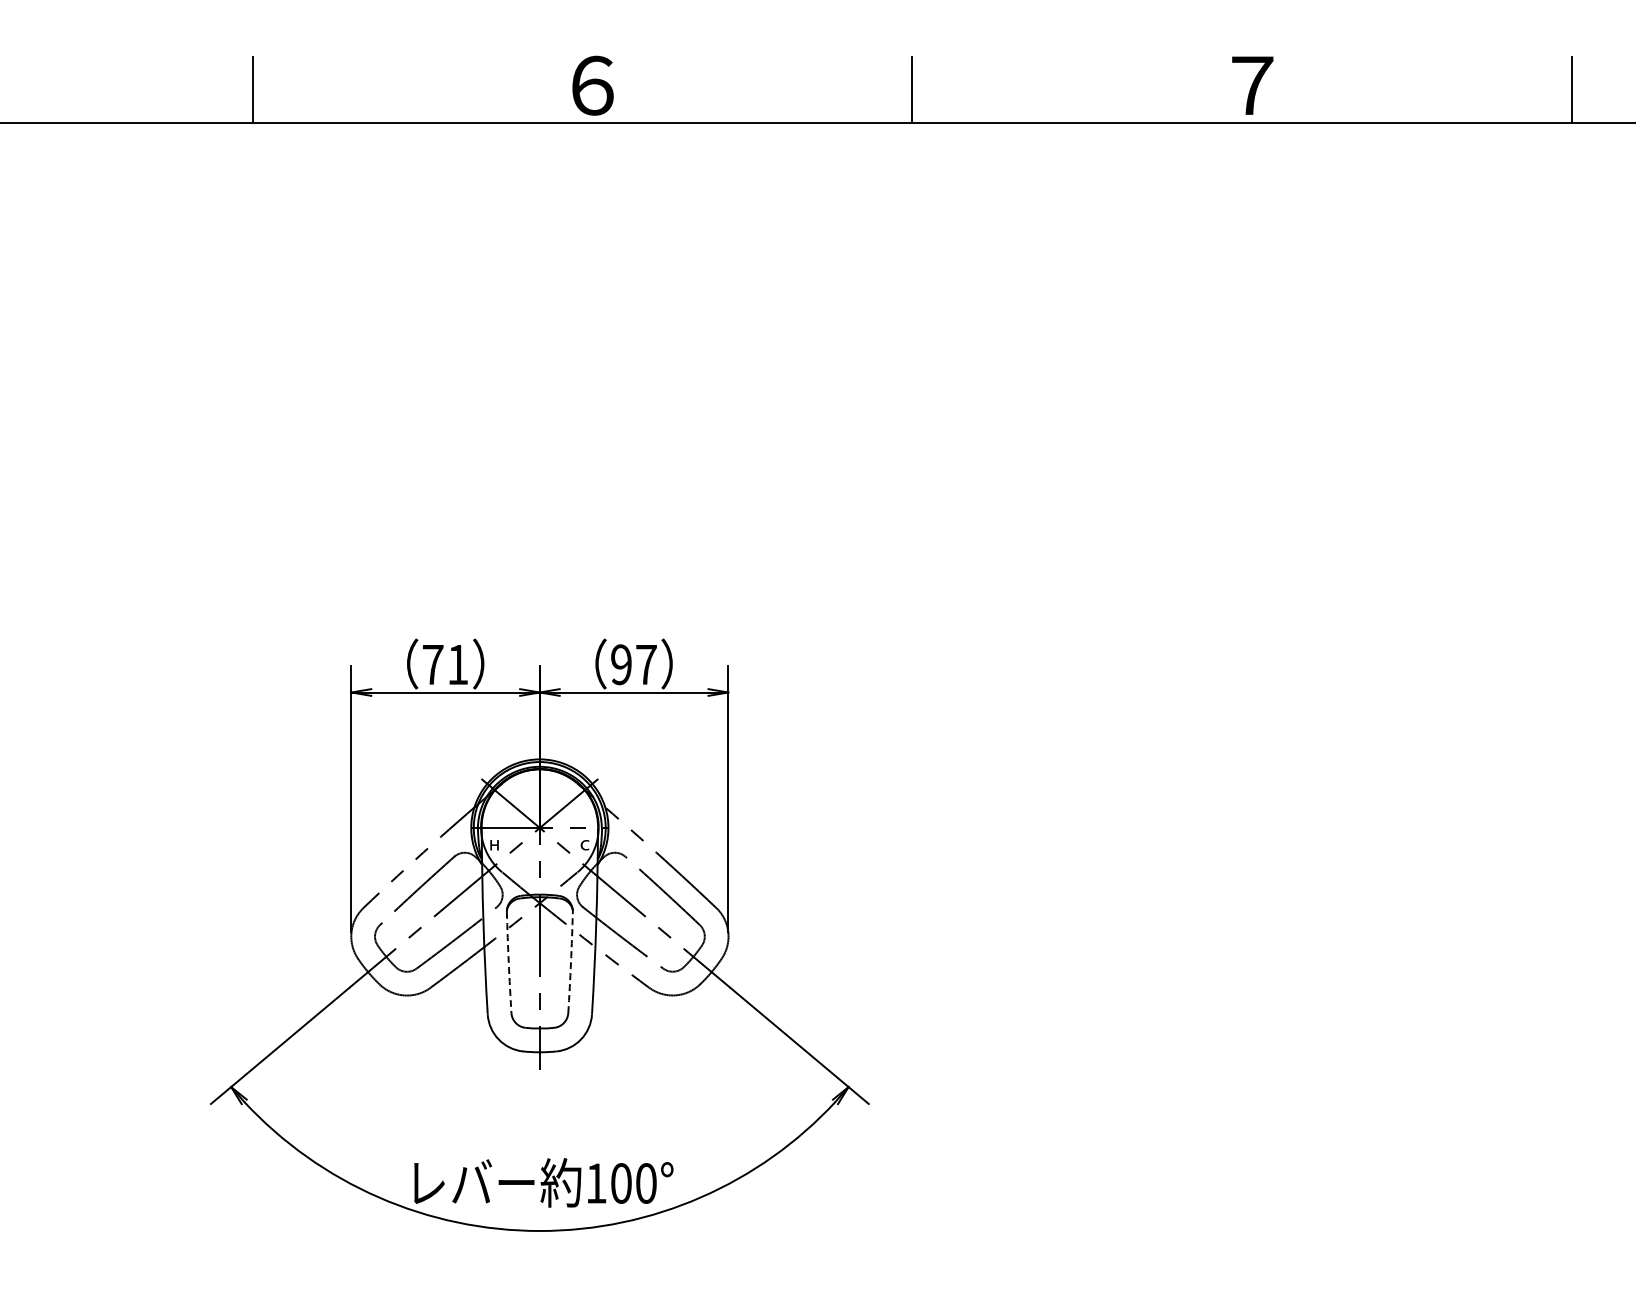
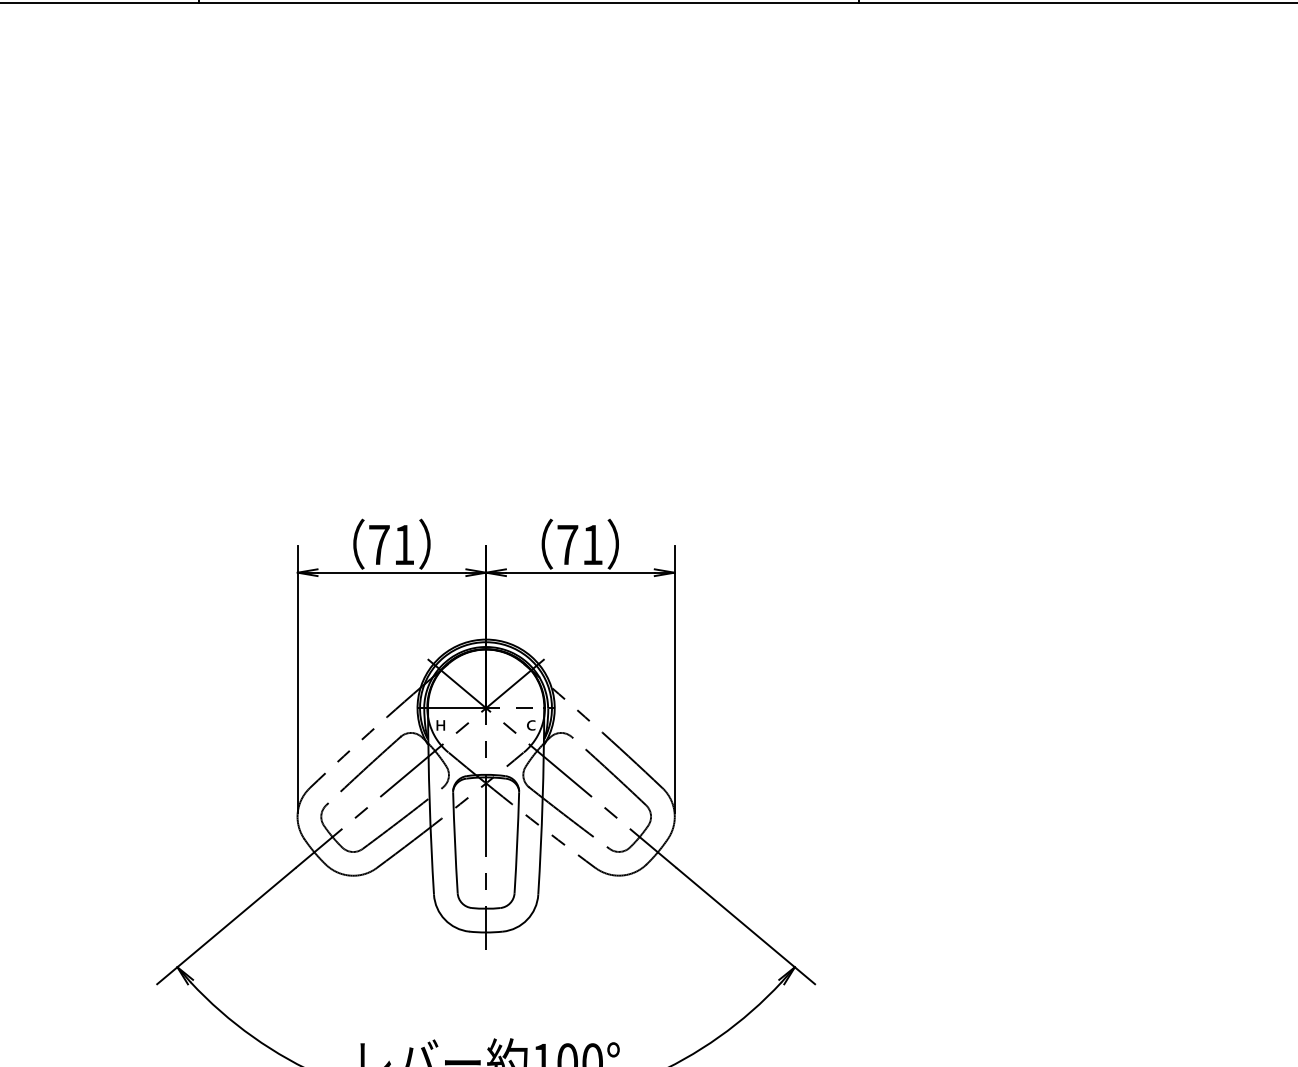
text: (633, 664) -> (579, 544), 97 -> 71
arc: (508, 962) -> (454, 842), dashed -> solid
arc: (571, 962) -> (517, 842), dashed -> solid

